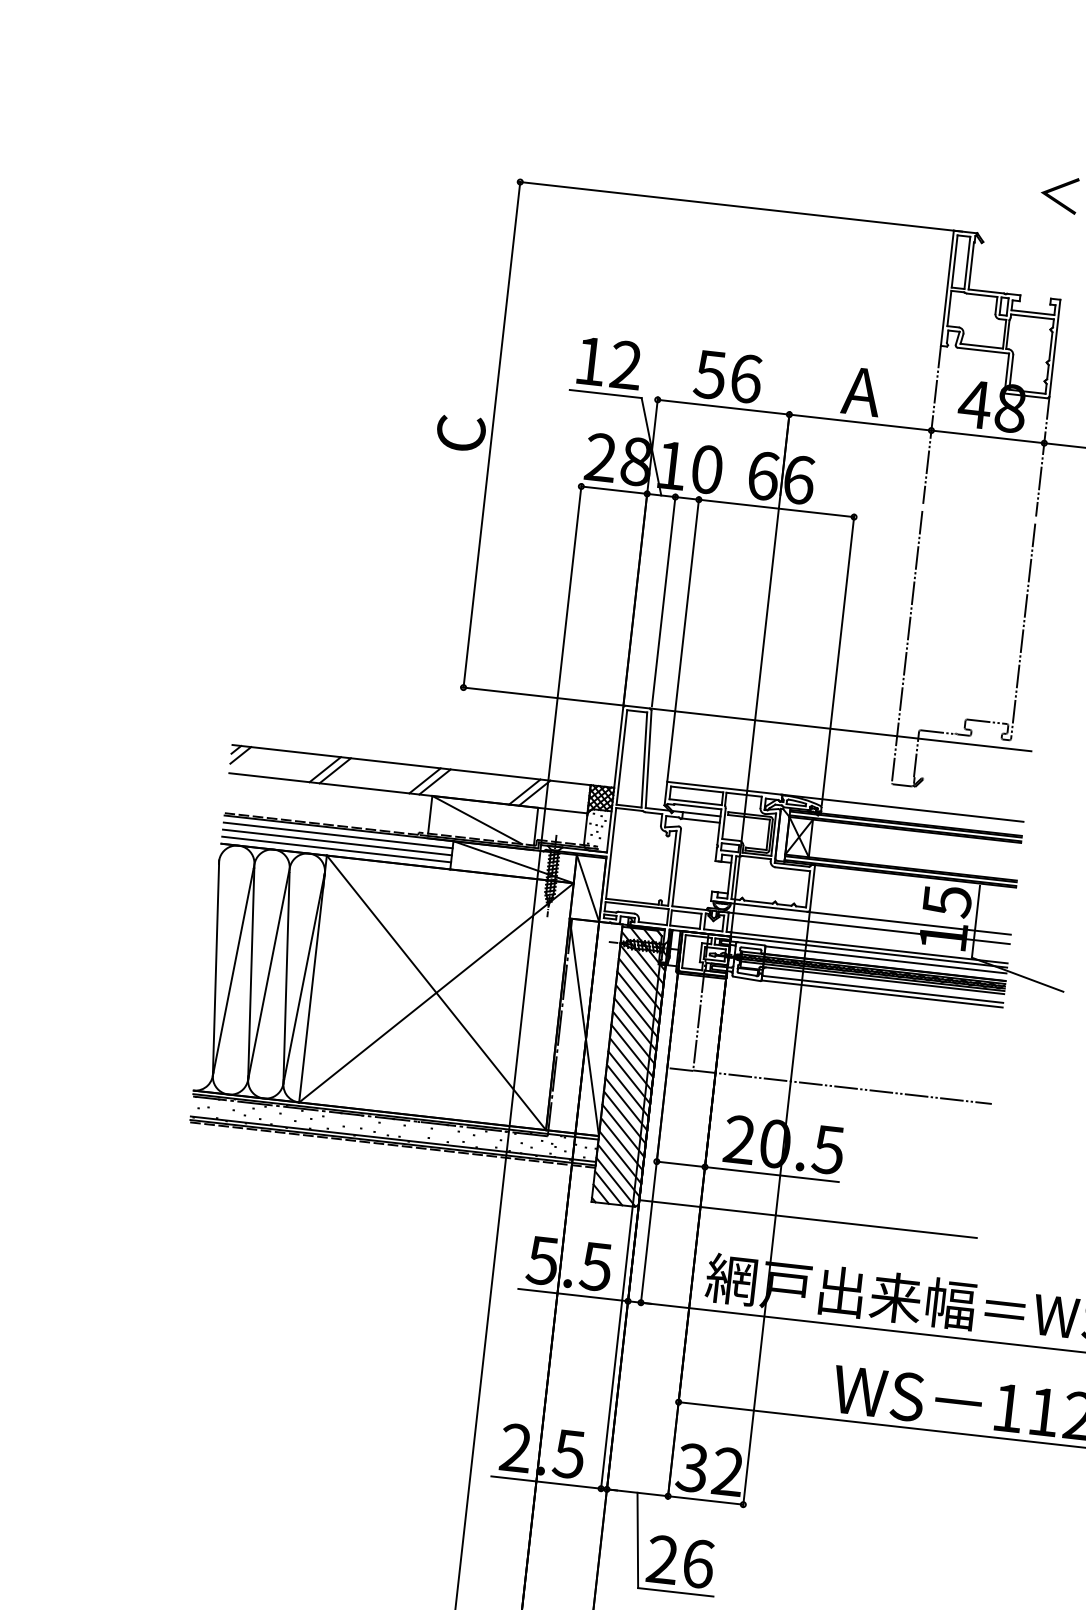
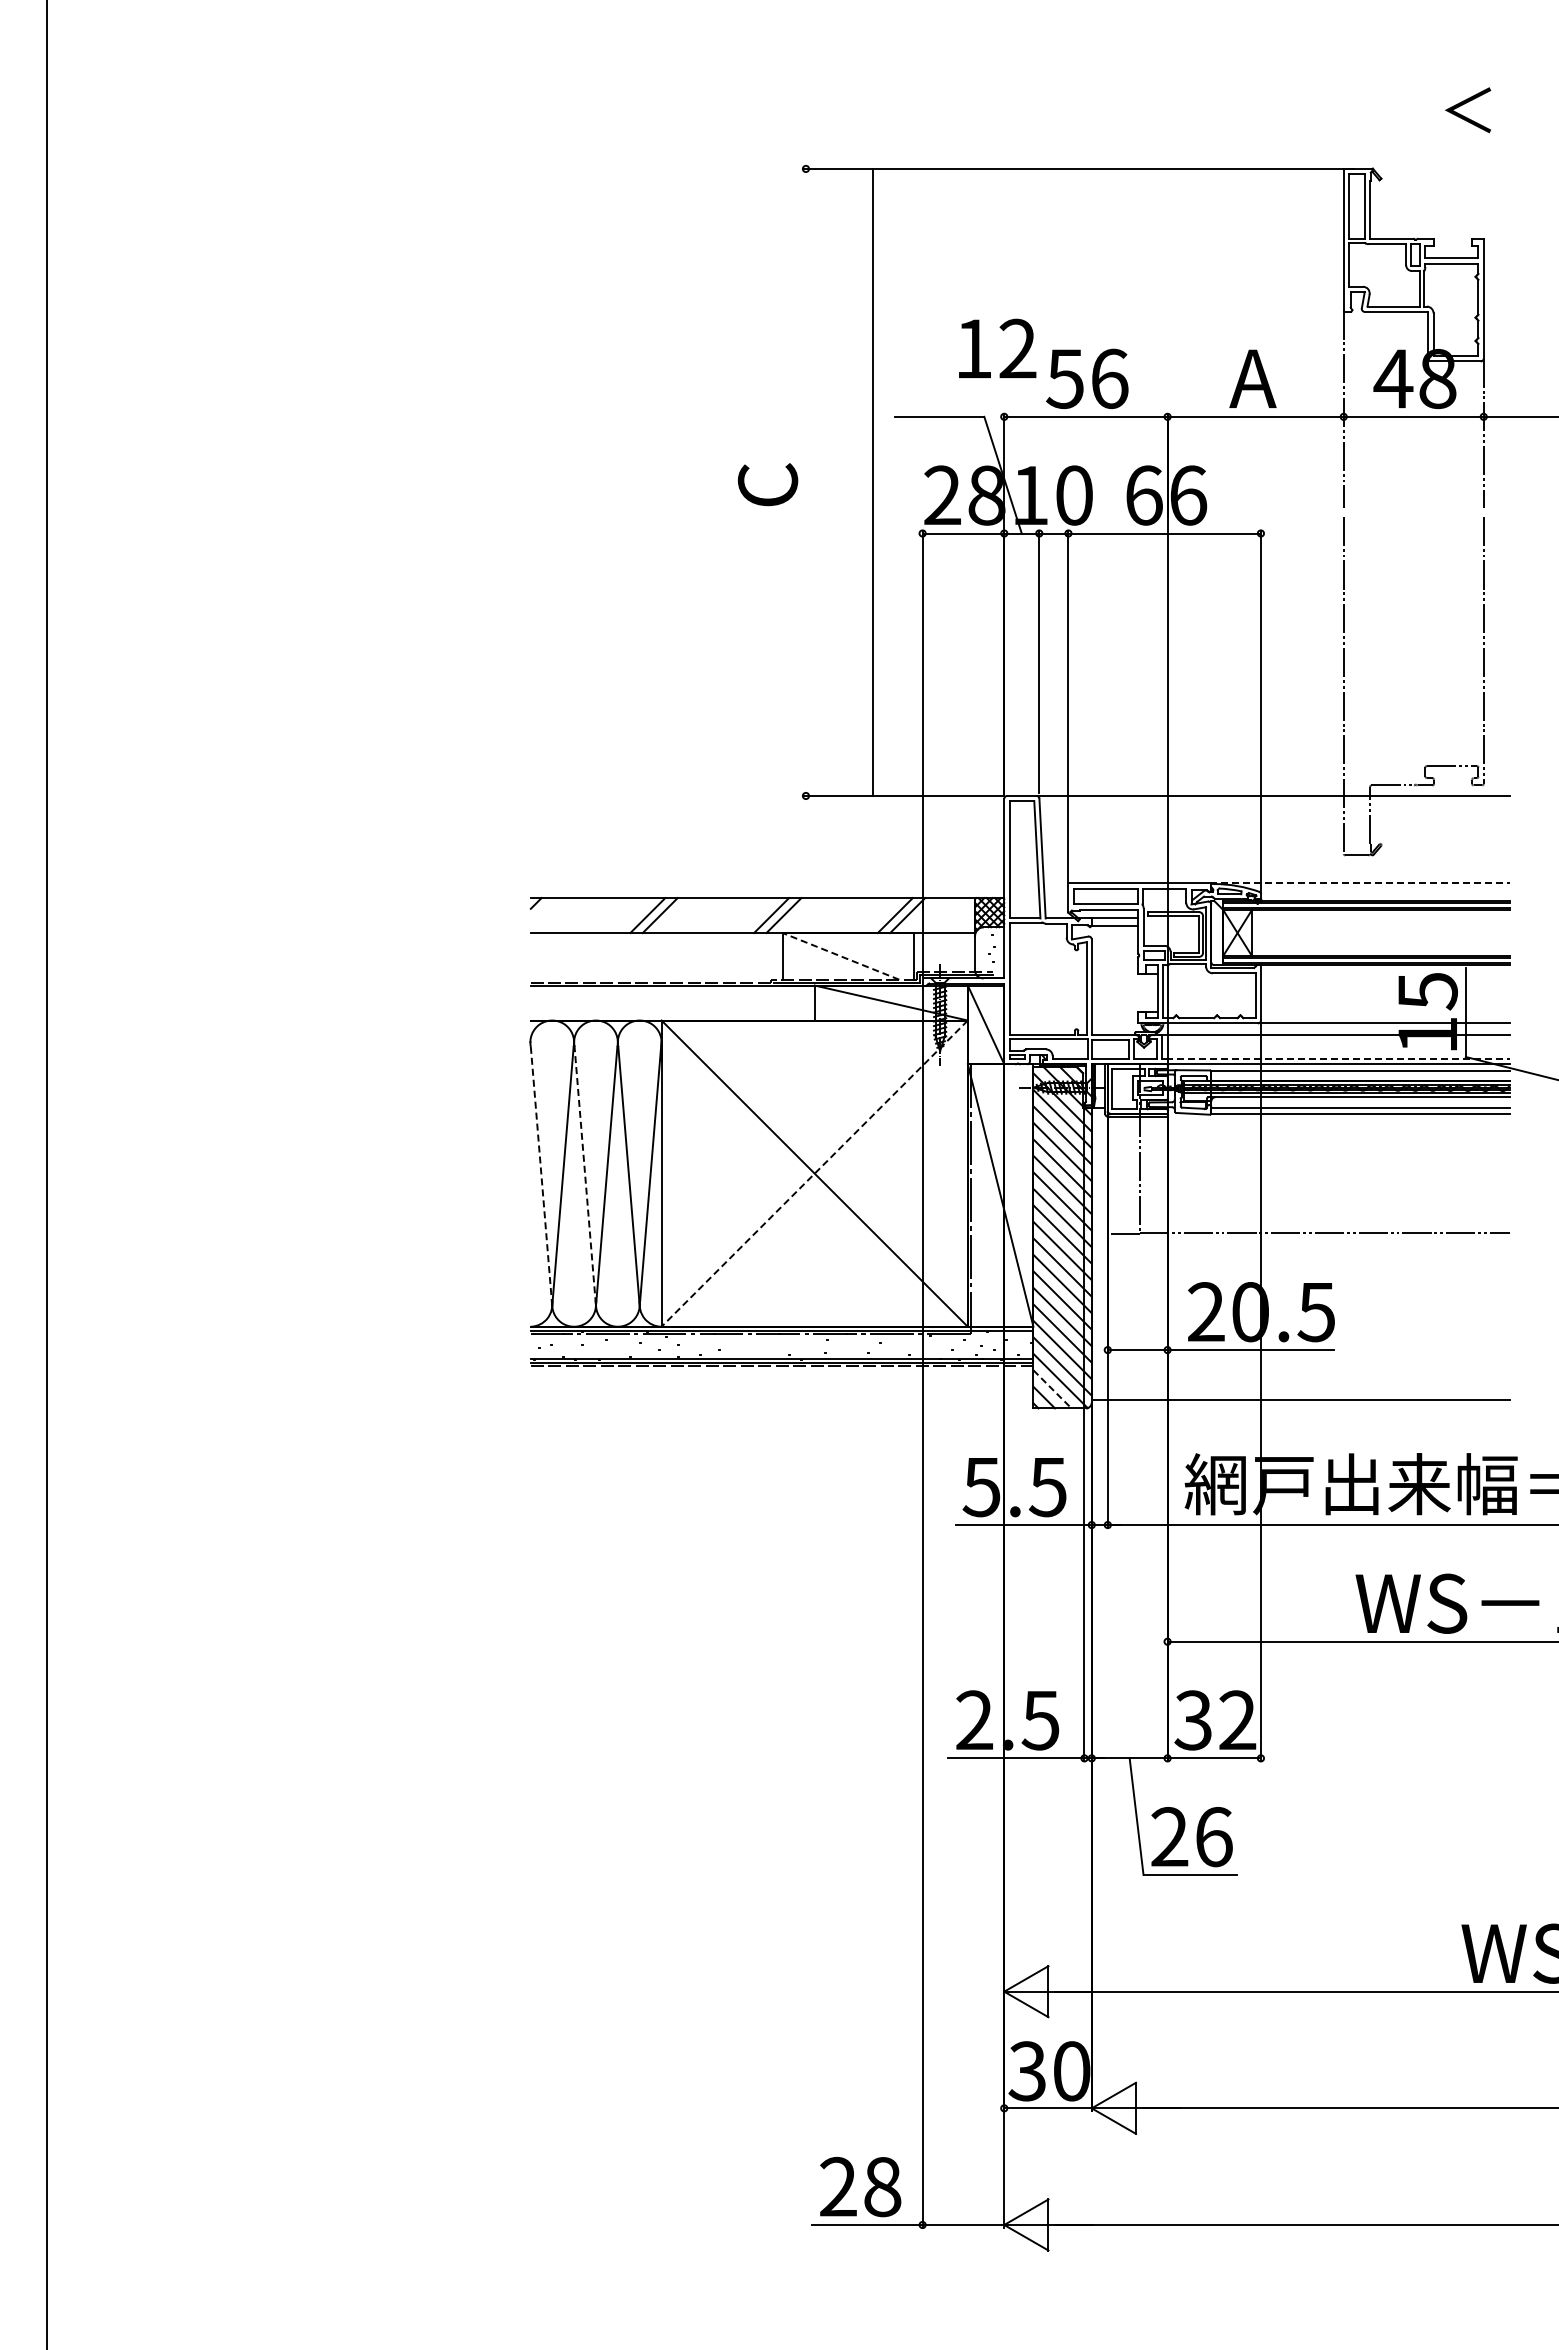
text: (609, 362) -> (997, 347), moved
line: (491, 433) -> (872, 481), moved
line: (240, 755) -> (542, 909), removed
line: (902, 808) -> (1360, 883), solid -> dashed
line: (476, 820) -> (840, 956), solid -> dashed
line: (338, 835) -> (672, 994), removed
line: (337, 842) -> (672, 1003), removed
line: (336, 849) -> (672, 1011), removed
line: (869, 948) -> (1338, 1059), solid -> dashed
line: (216, 968) -> (541, 1173), solid -> dashed
line: (251, 973) -> (585, 1175), solid -> dashed
line: (436, 992) -> (814, 1173), solid -> dashed
line: (608, 1188) -> (1052, 1389), solid -> dashed

